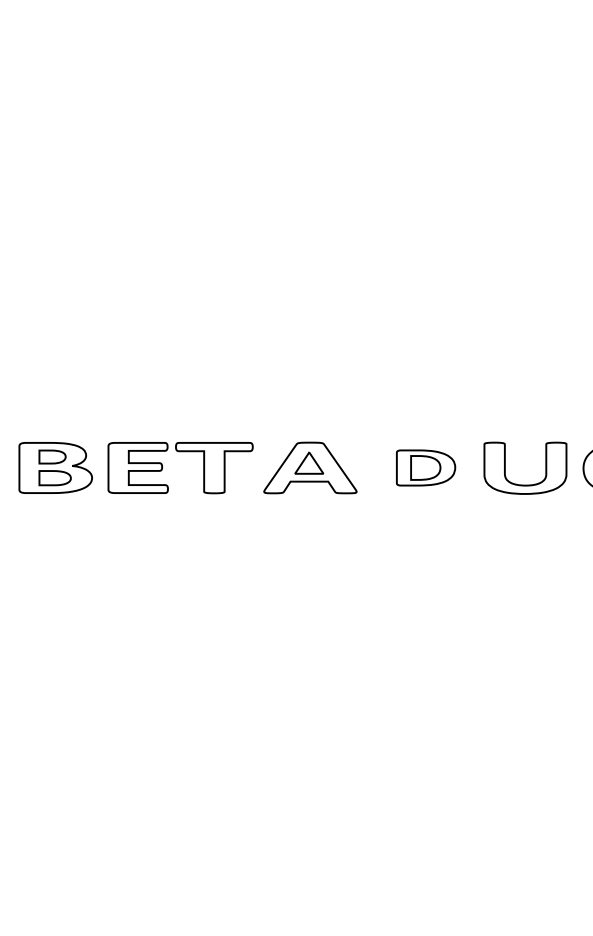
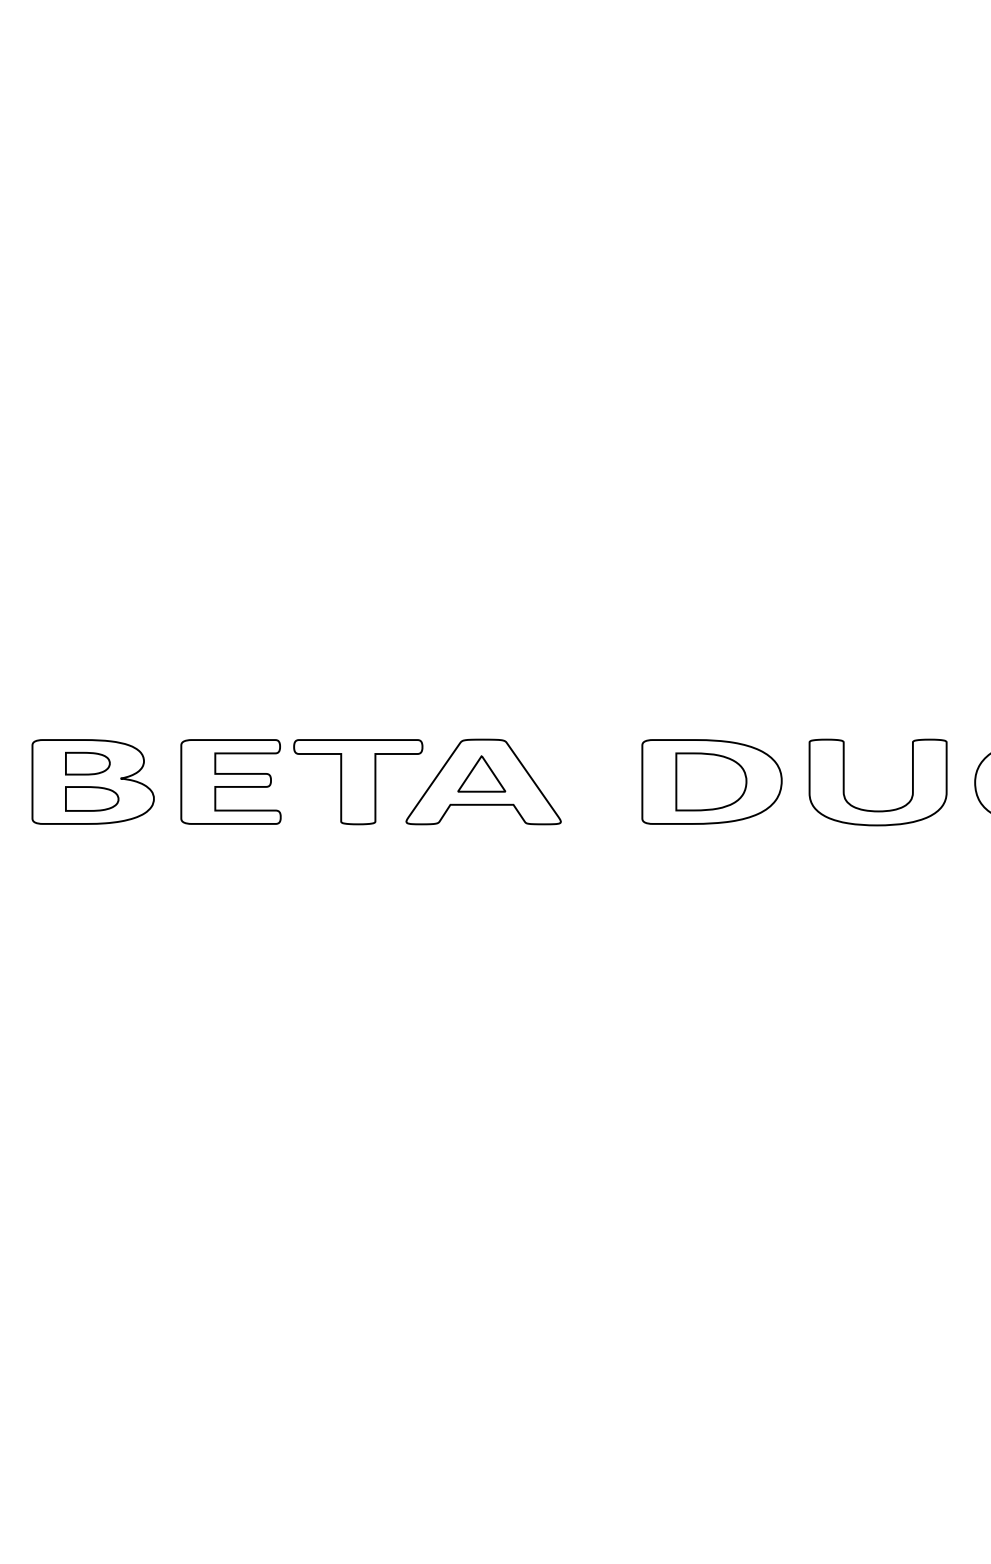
part: (310, 467) -> (483, 781), moved
part: (425, 467) -> (711, 781), size x1.43

